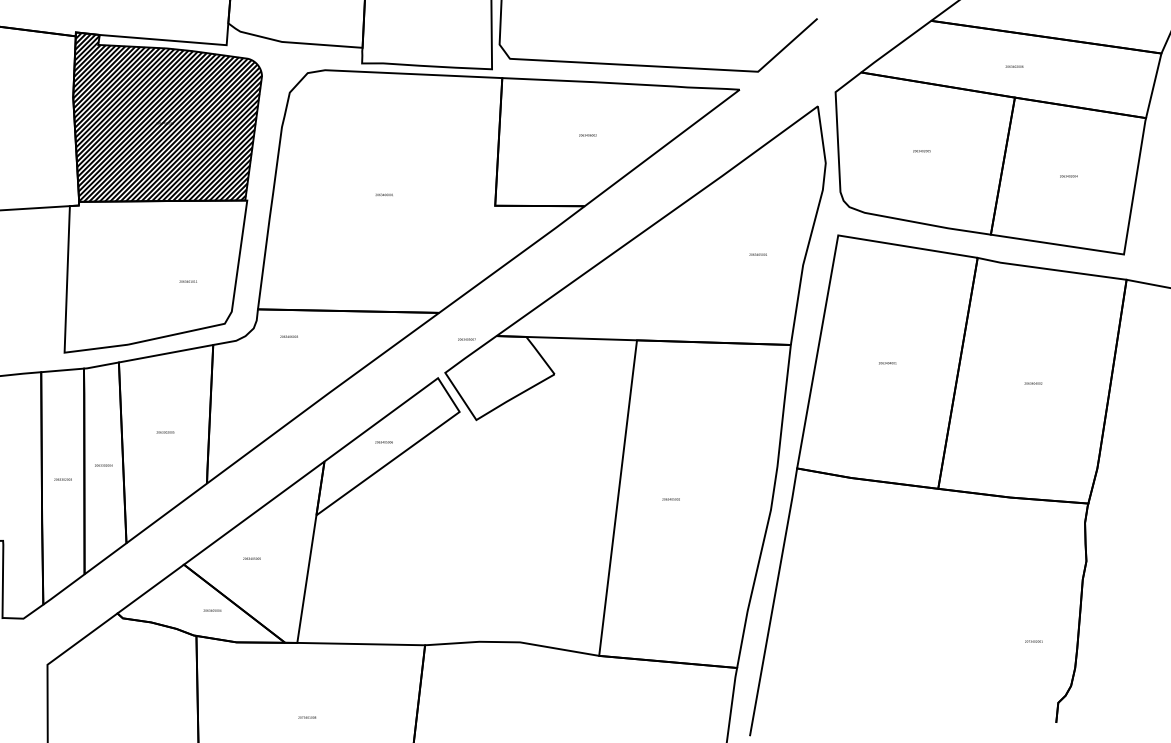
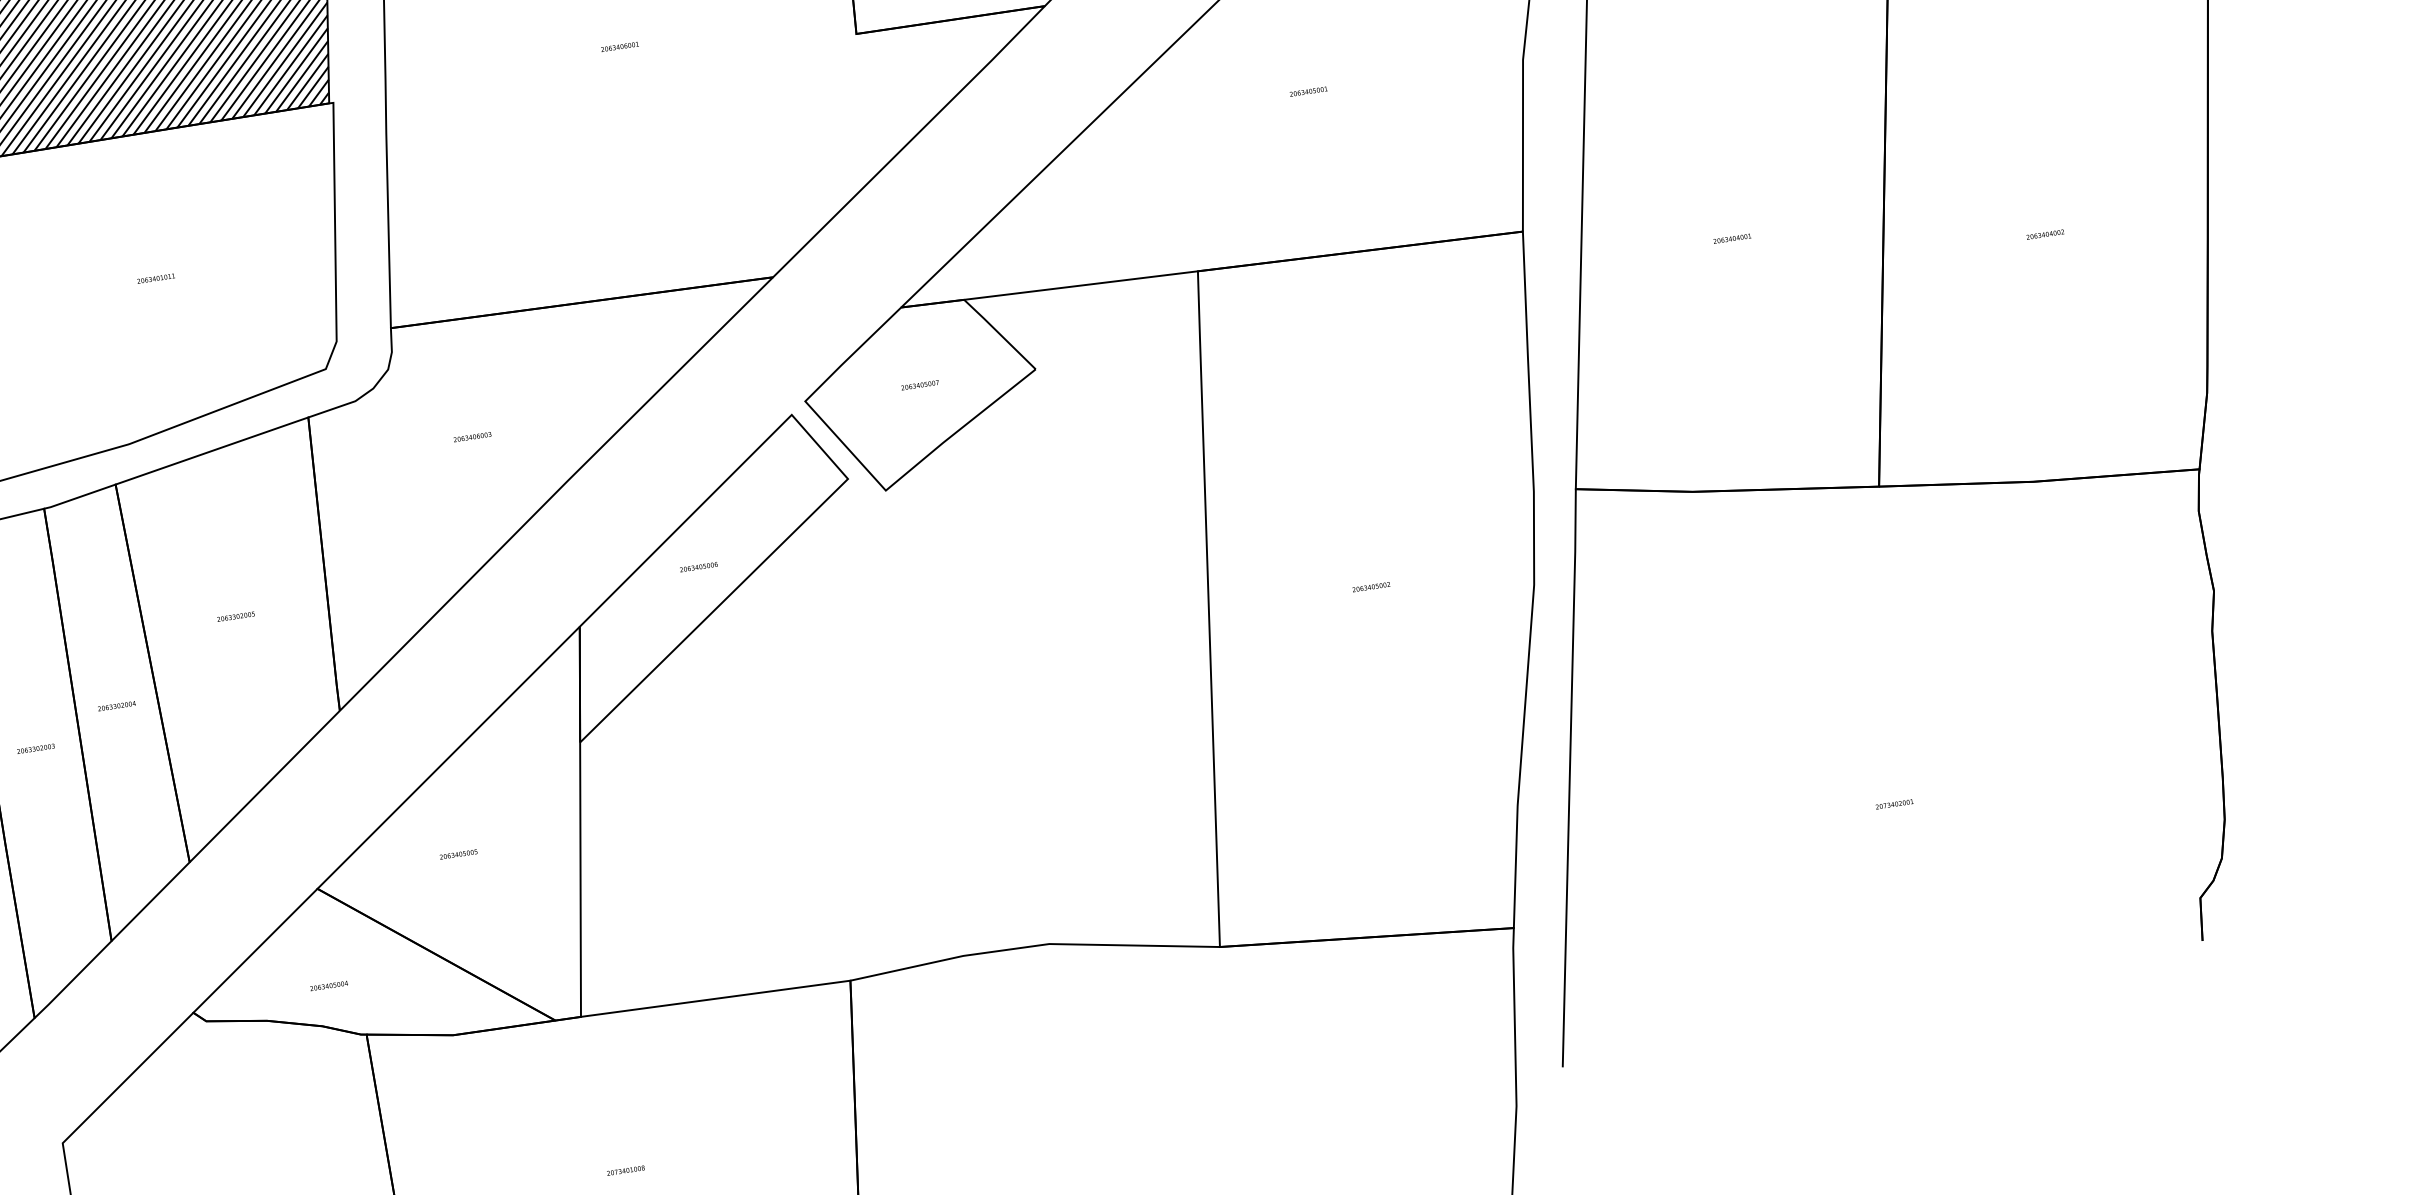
text: (757, 254) -> (1306, 91), moved
text: (187, 281) -> (154, 278), moved
text: (288, 336) -> (471, 436), moved
text: (466, 339) -> (919, 385), moved
text: (670, 499) -> (1369, 587), moved
text: (212, 610) -> (329, 985), moved
text: (1033, 641) -> (1893, 804), moved

